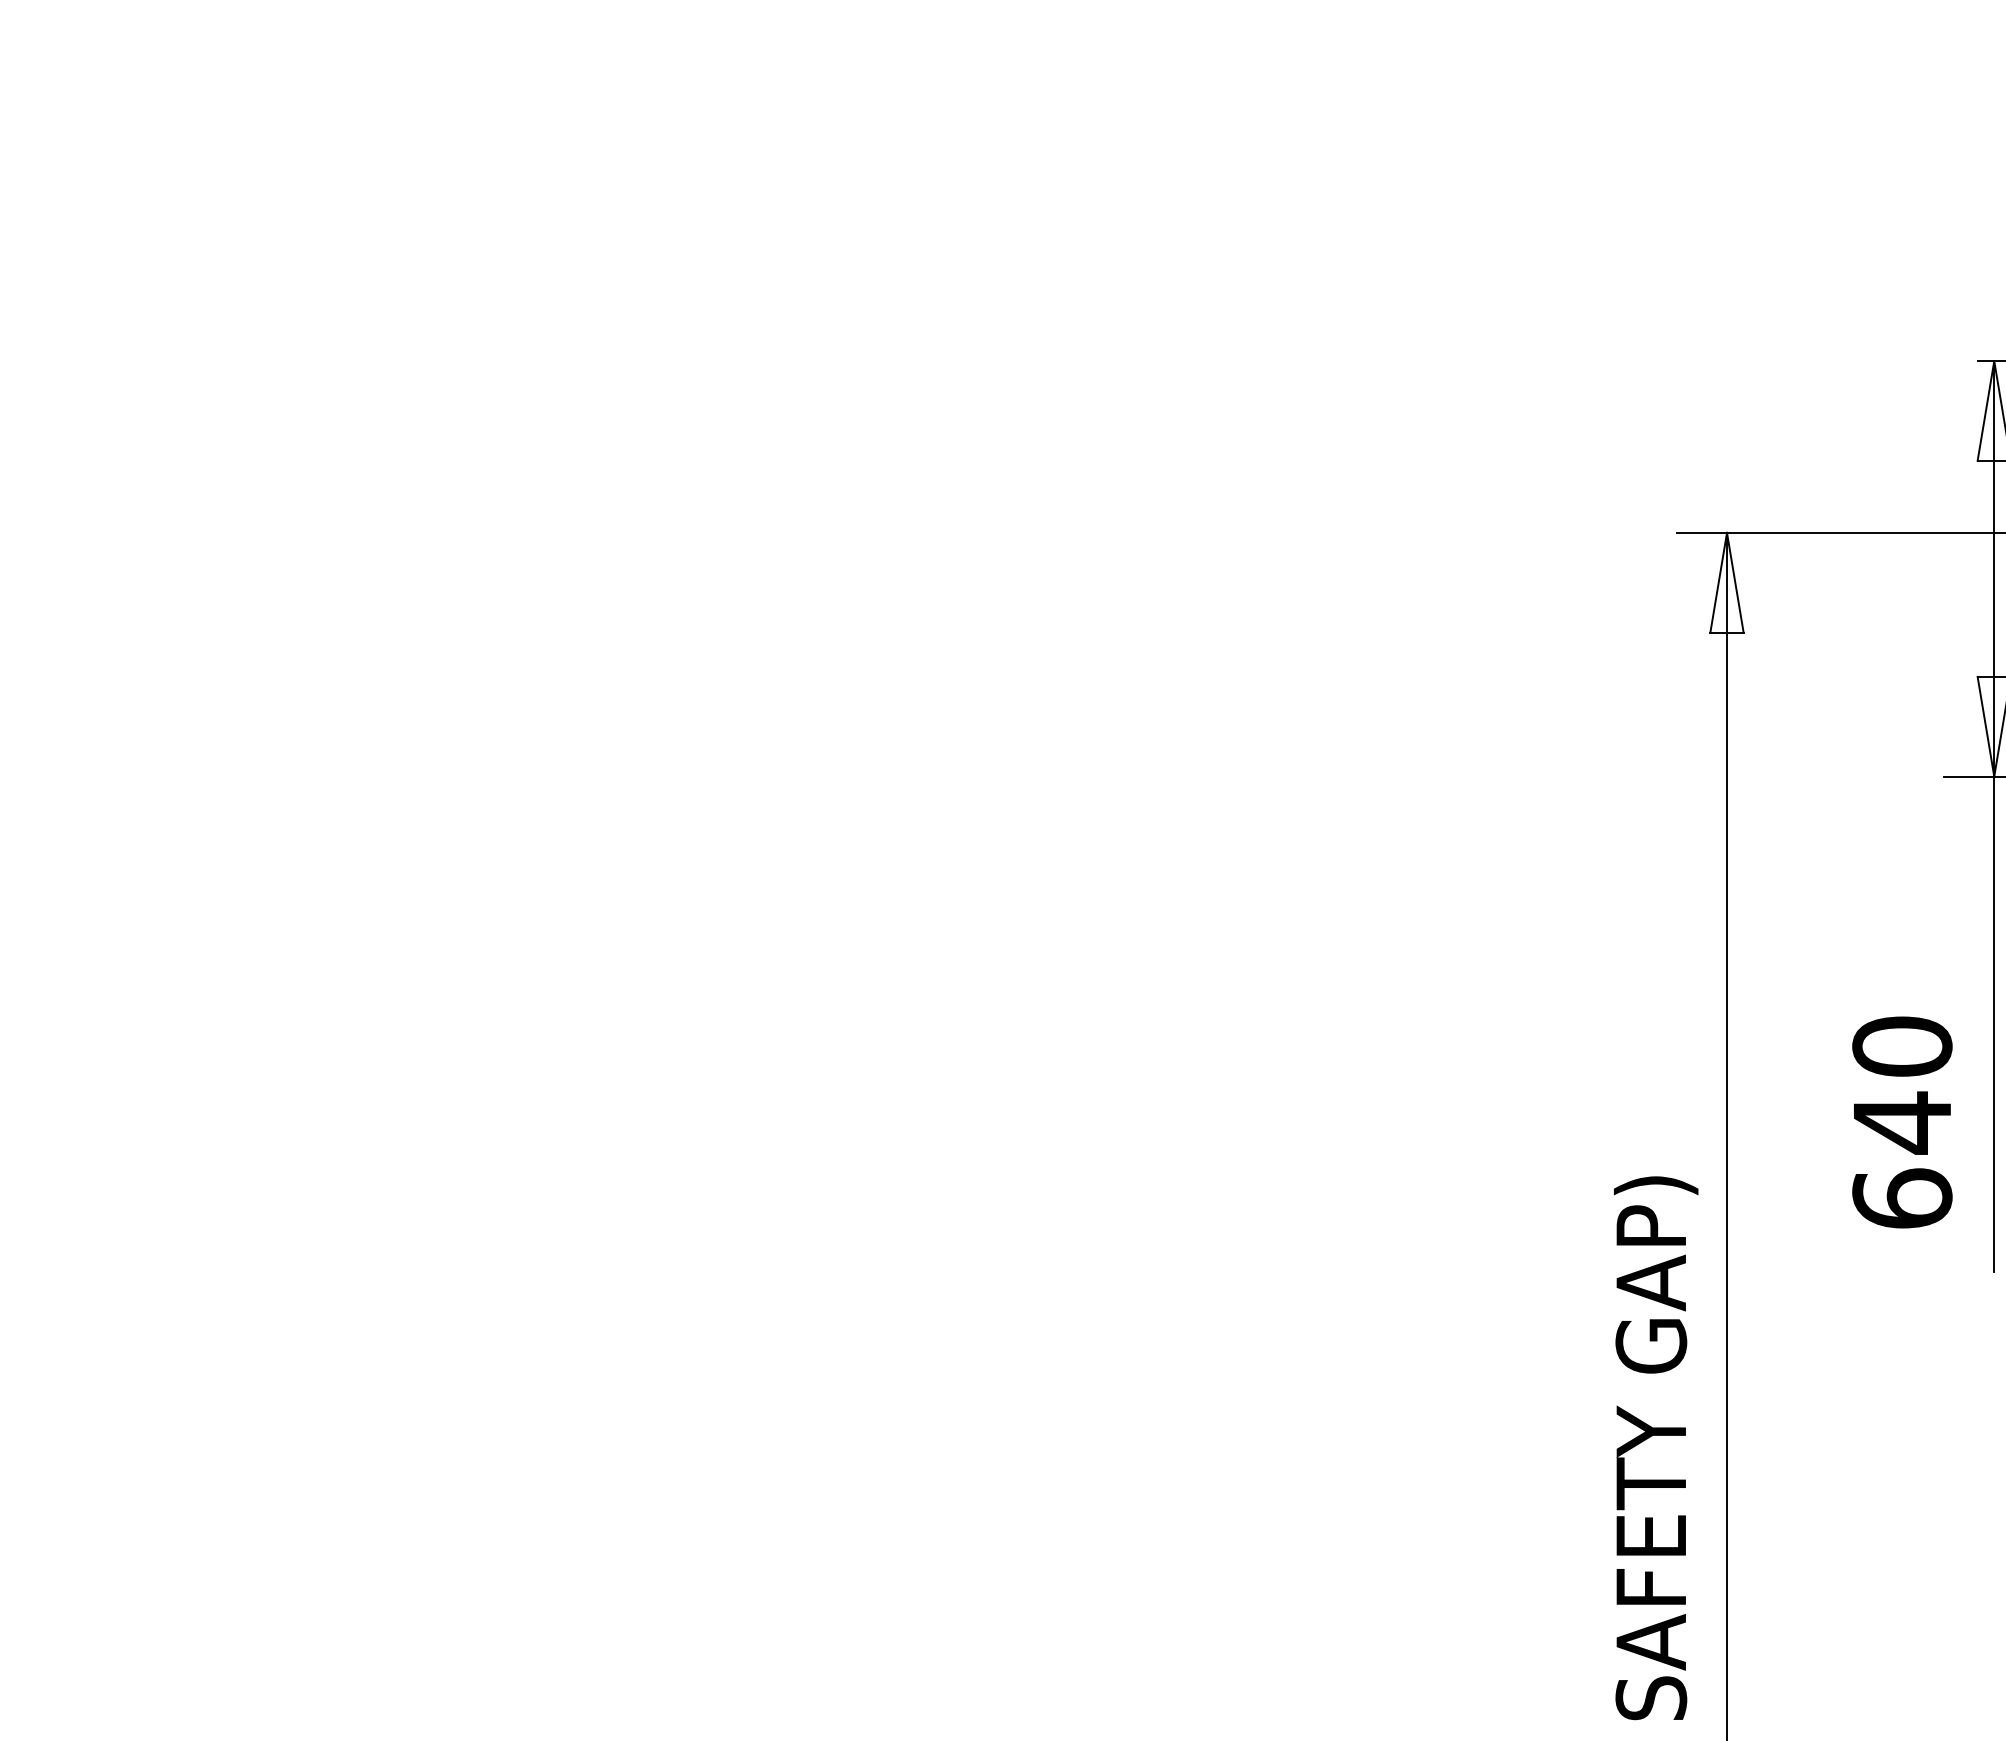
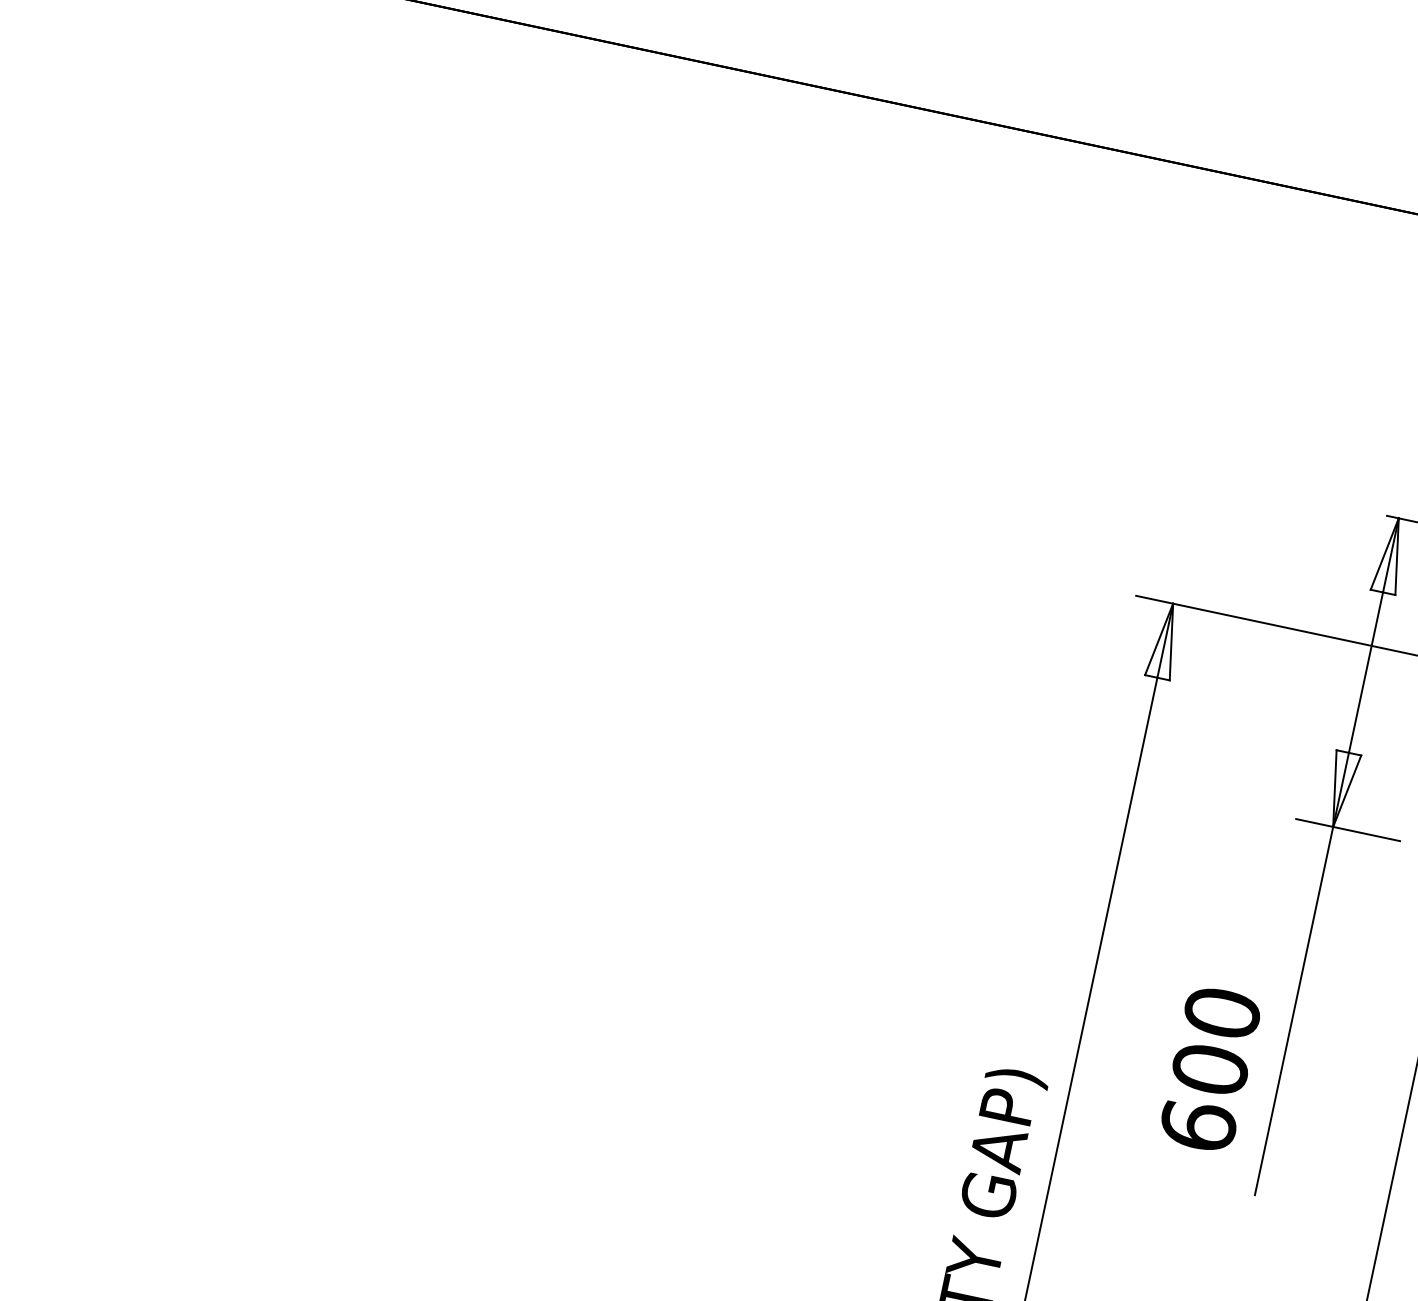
text: (1902, 1122) -> (1210, 1069), 640 -> 600

